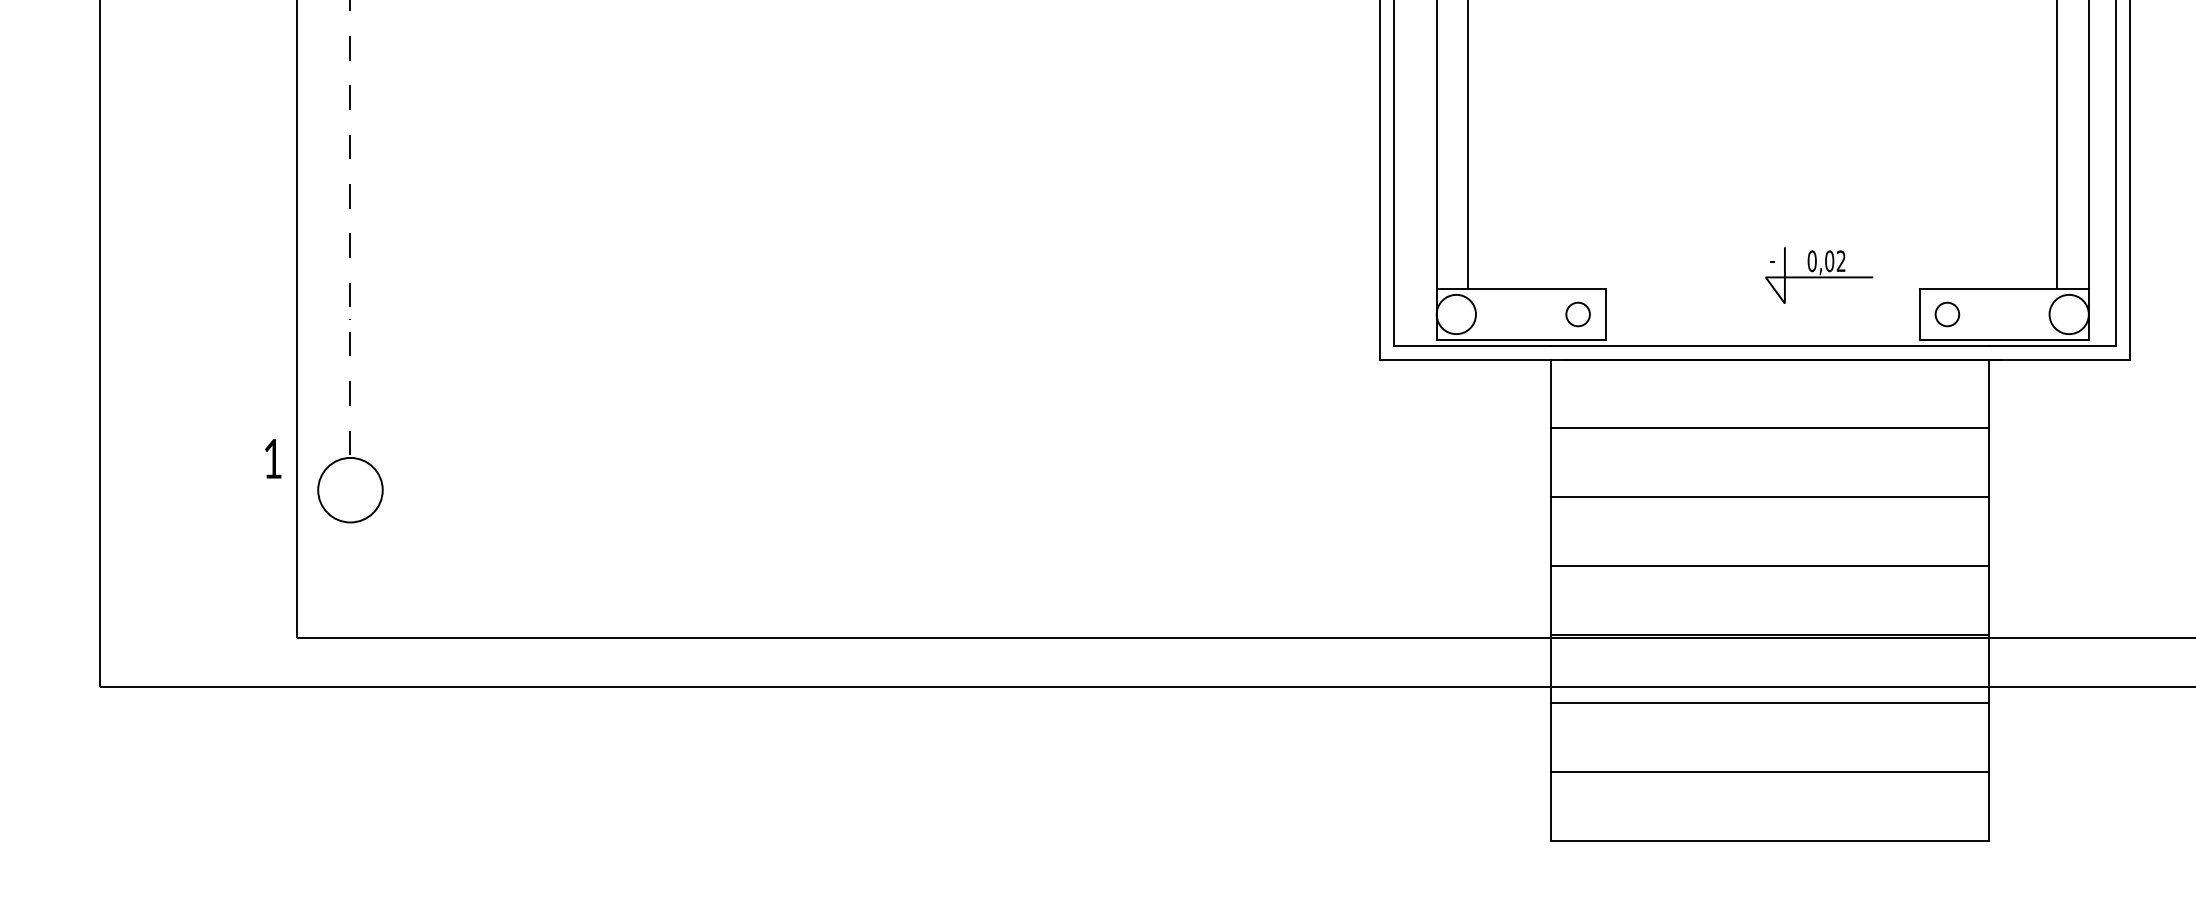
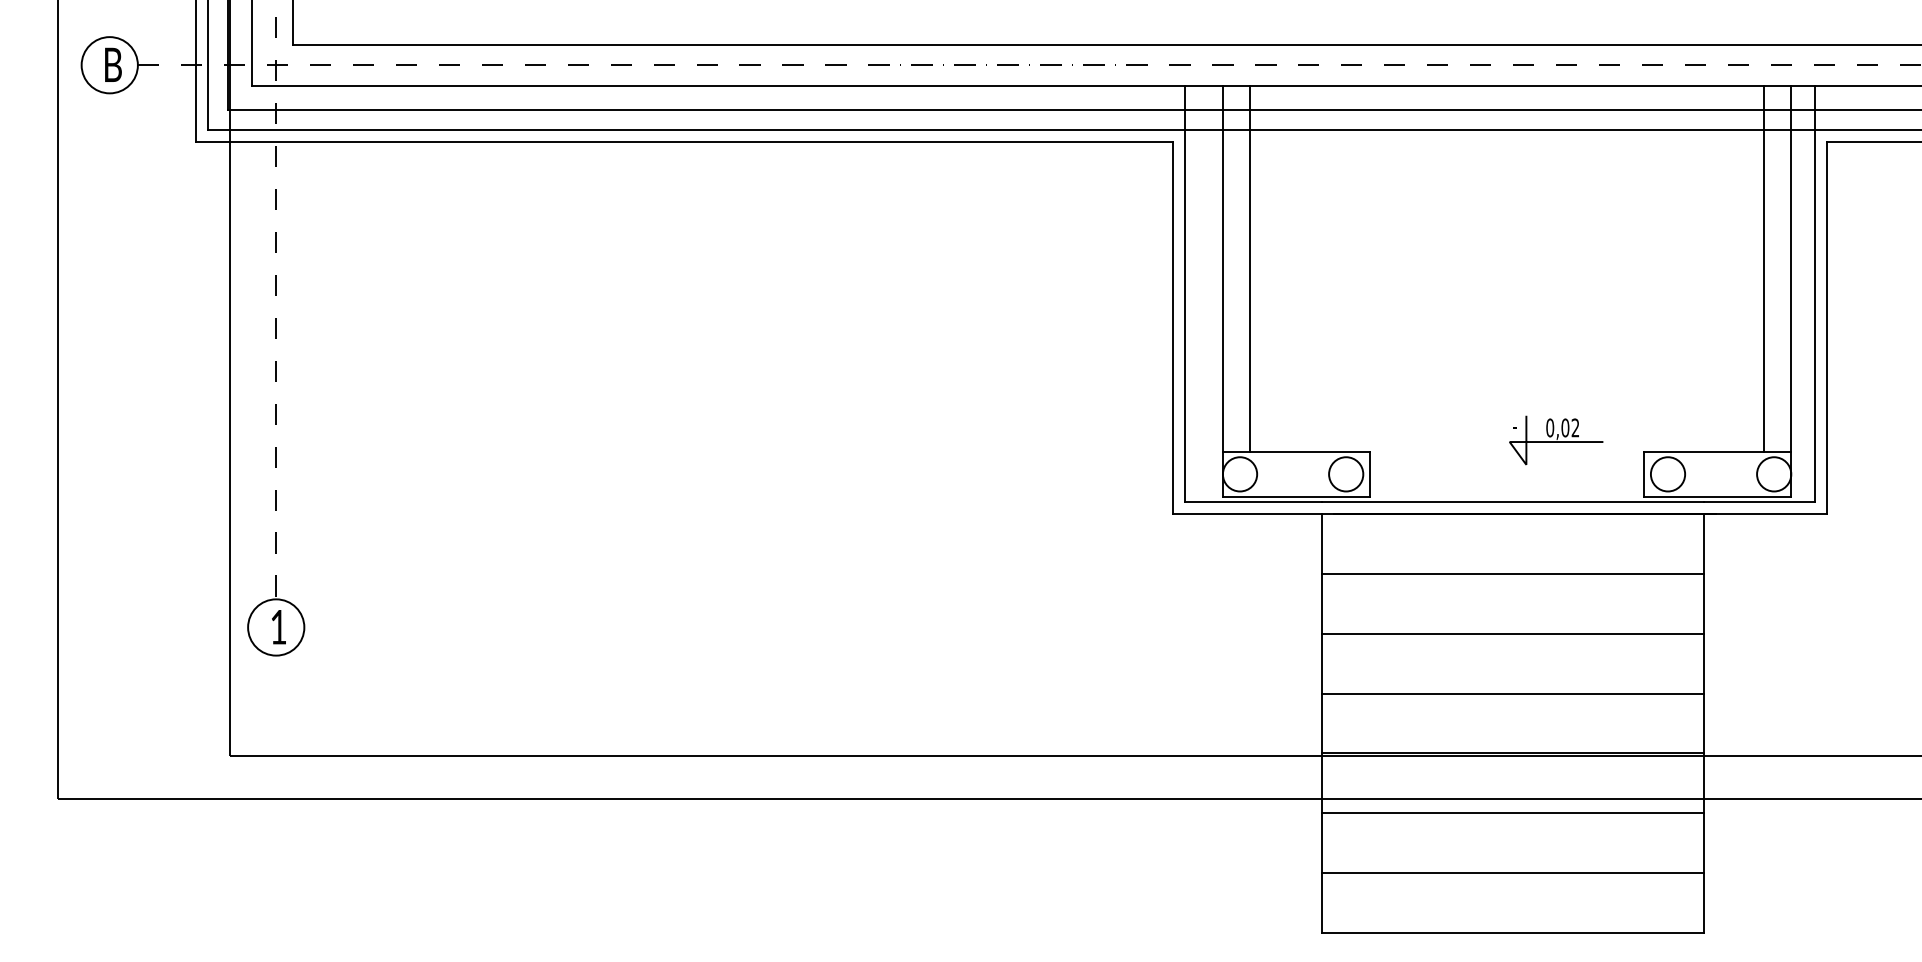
circle: (1578, 314) -> (1346, 474), size x1.67
circle: (1946, 314) -> (1667, 474), size x1.67
text: (272, 459) -> (278, 627), moved

